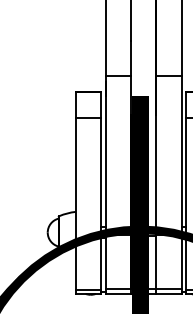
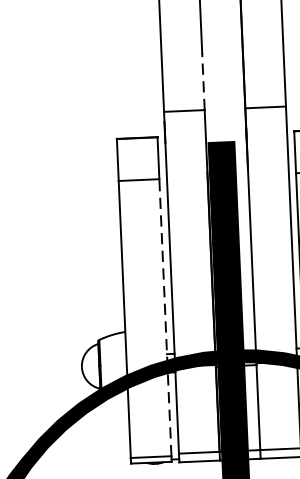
line: (131, 58) -> (204, 81), solid -> dashed
line: (100, 203) -> (164, 316), solid -> dashed

